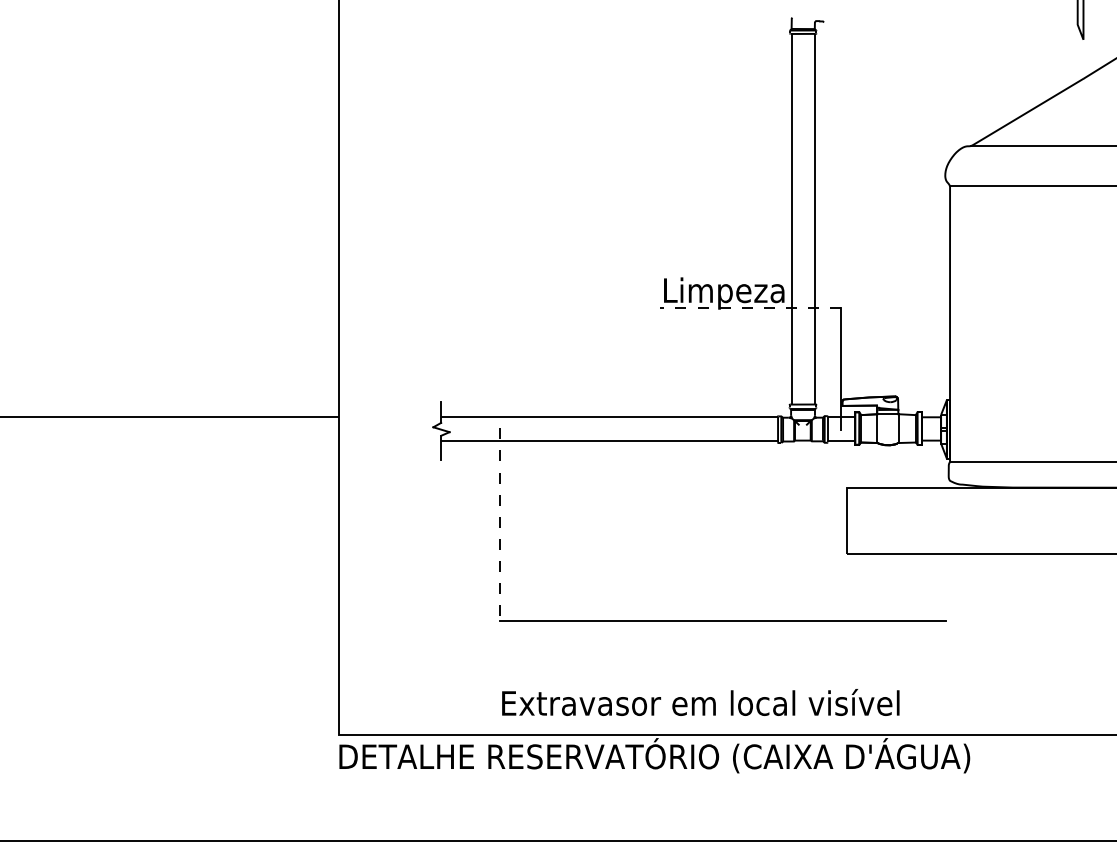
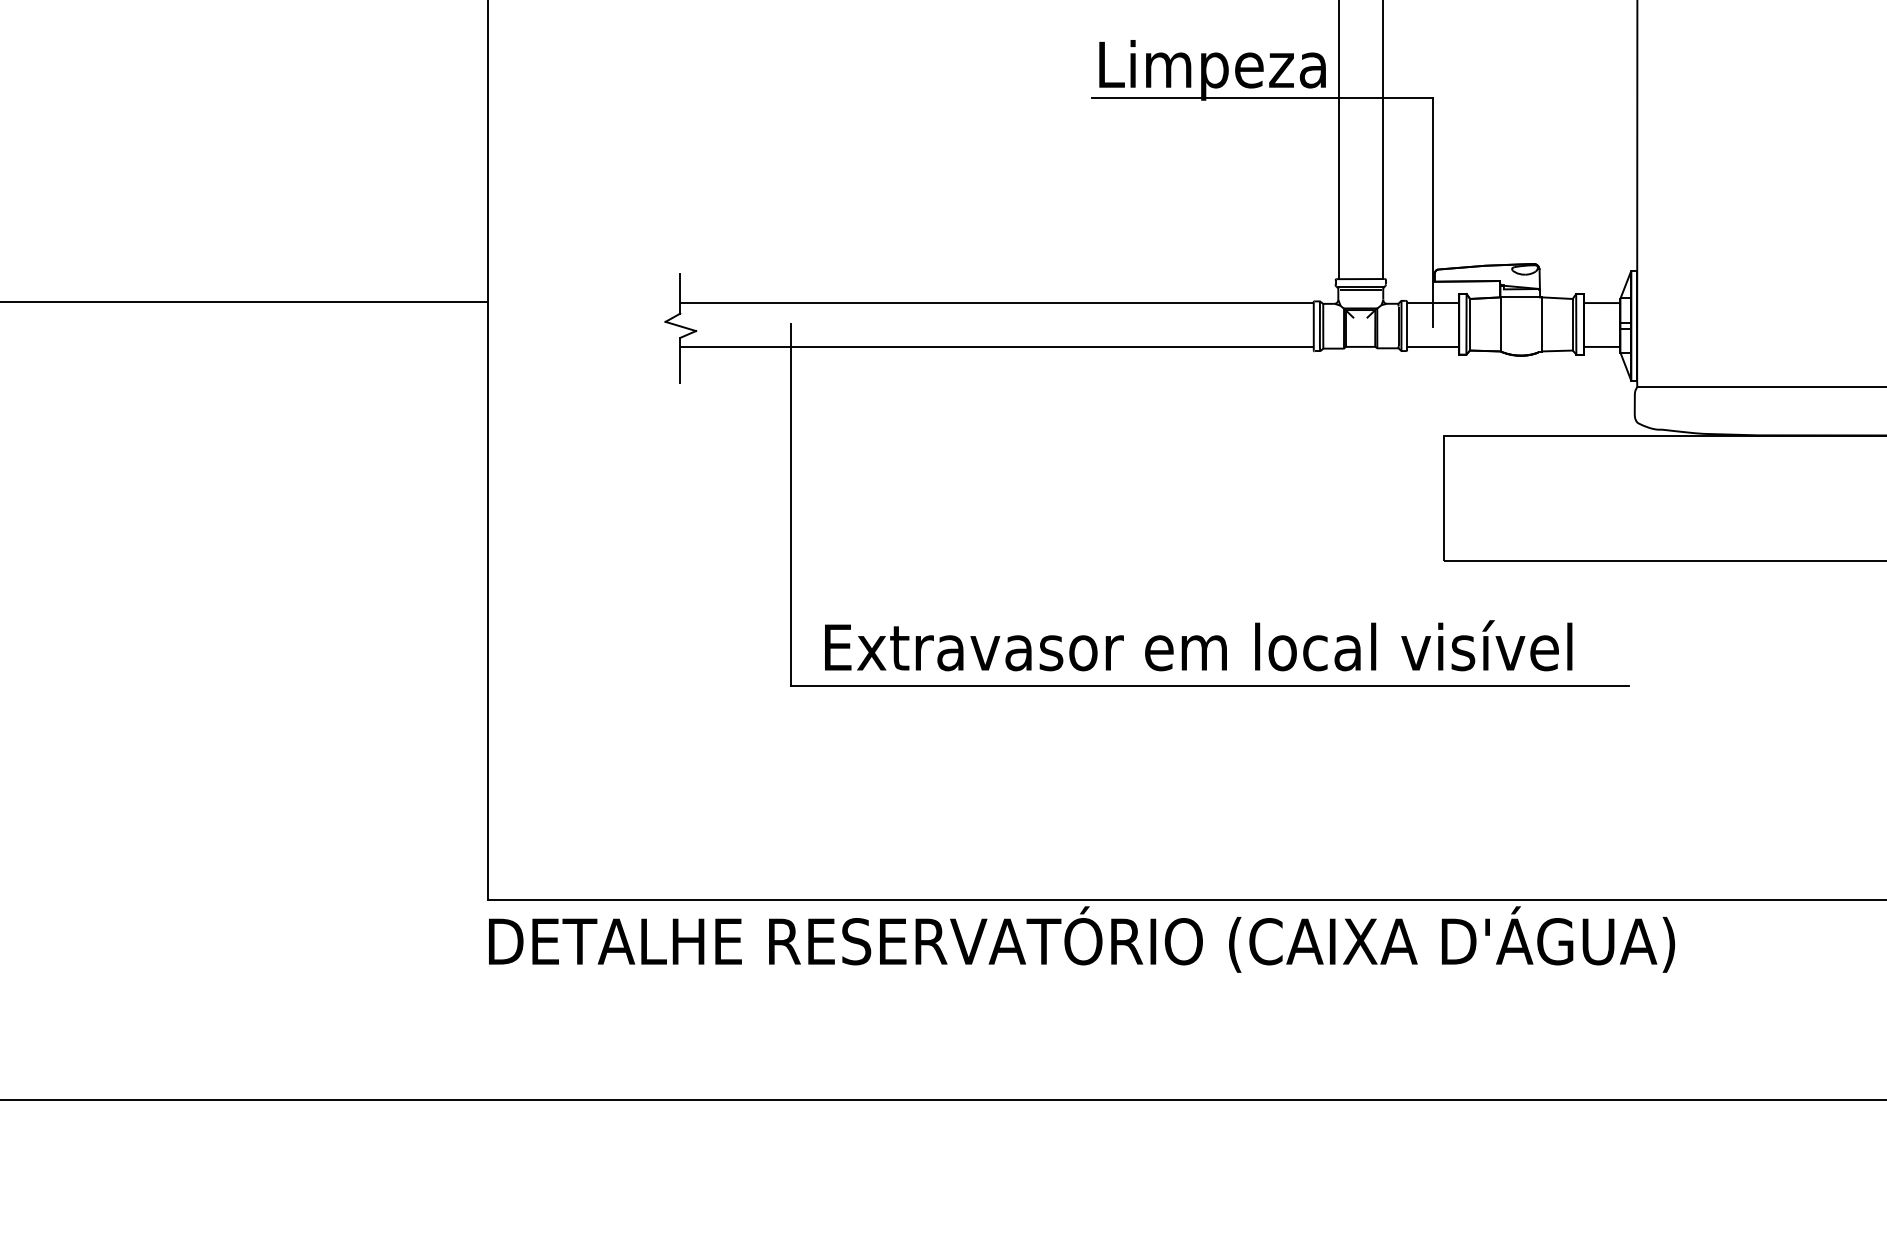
line: (750, 308) -> (1261, 98), dashed -> solid
line: (500, 525) -> (791, 506), dashed -> solid
text: (700, 702) -> (1198, 645), moved

